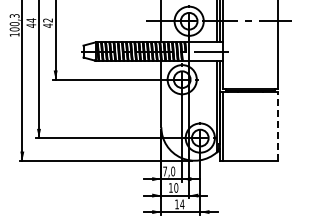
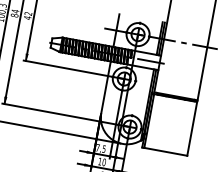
text: (31, 25) -> (14, 15), 44 -> 84
line: (278, 126) -> (192, 129), dashed -> solid
text: (173, 171) -> (104, 149), 7,0 -> 7,5

